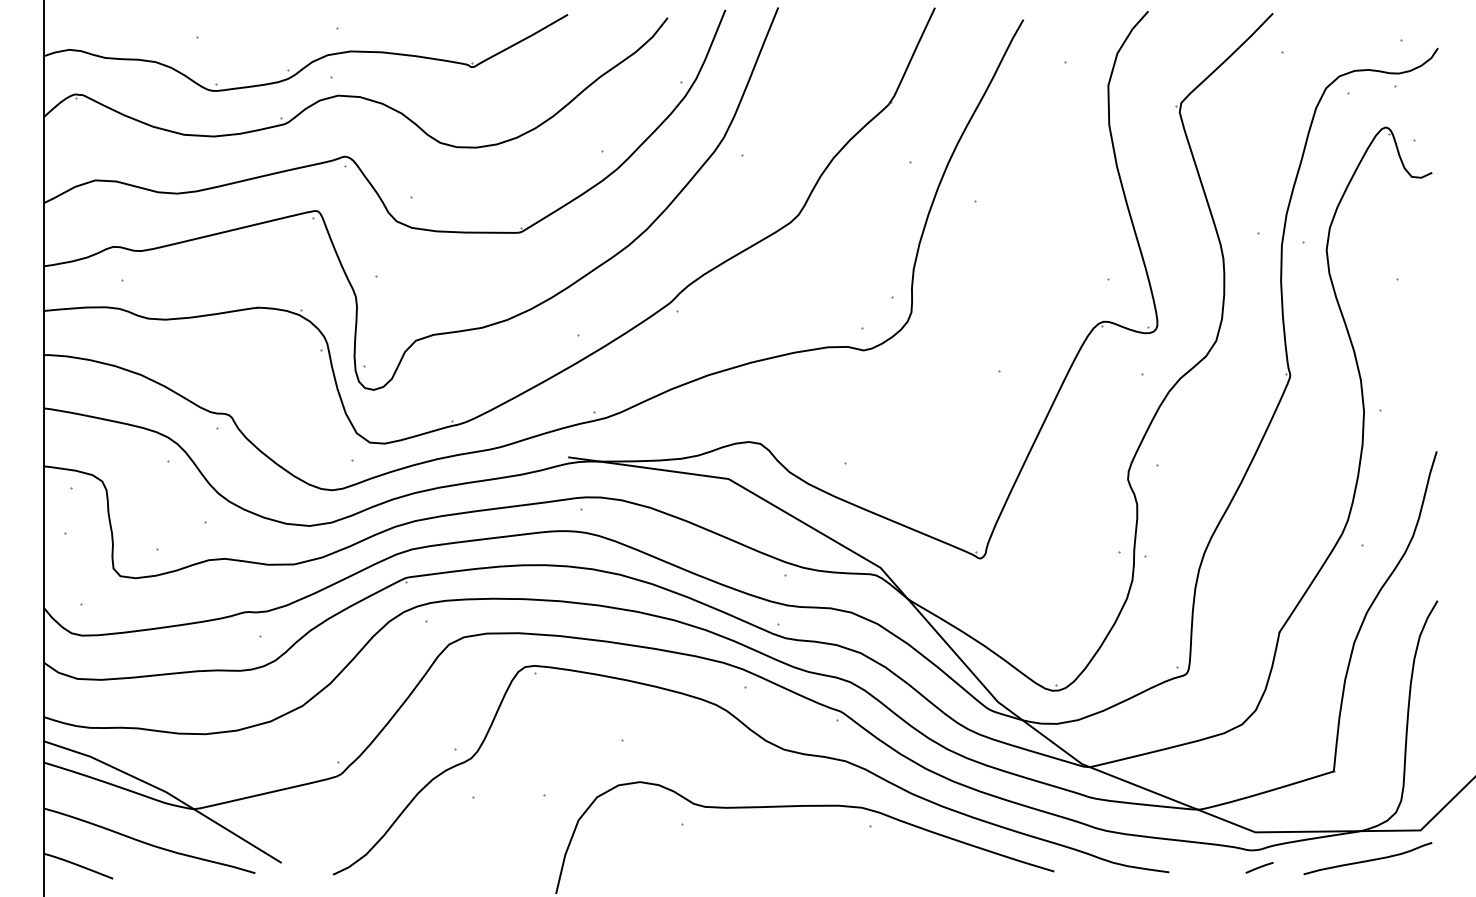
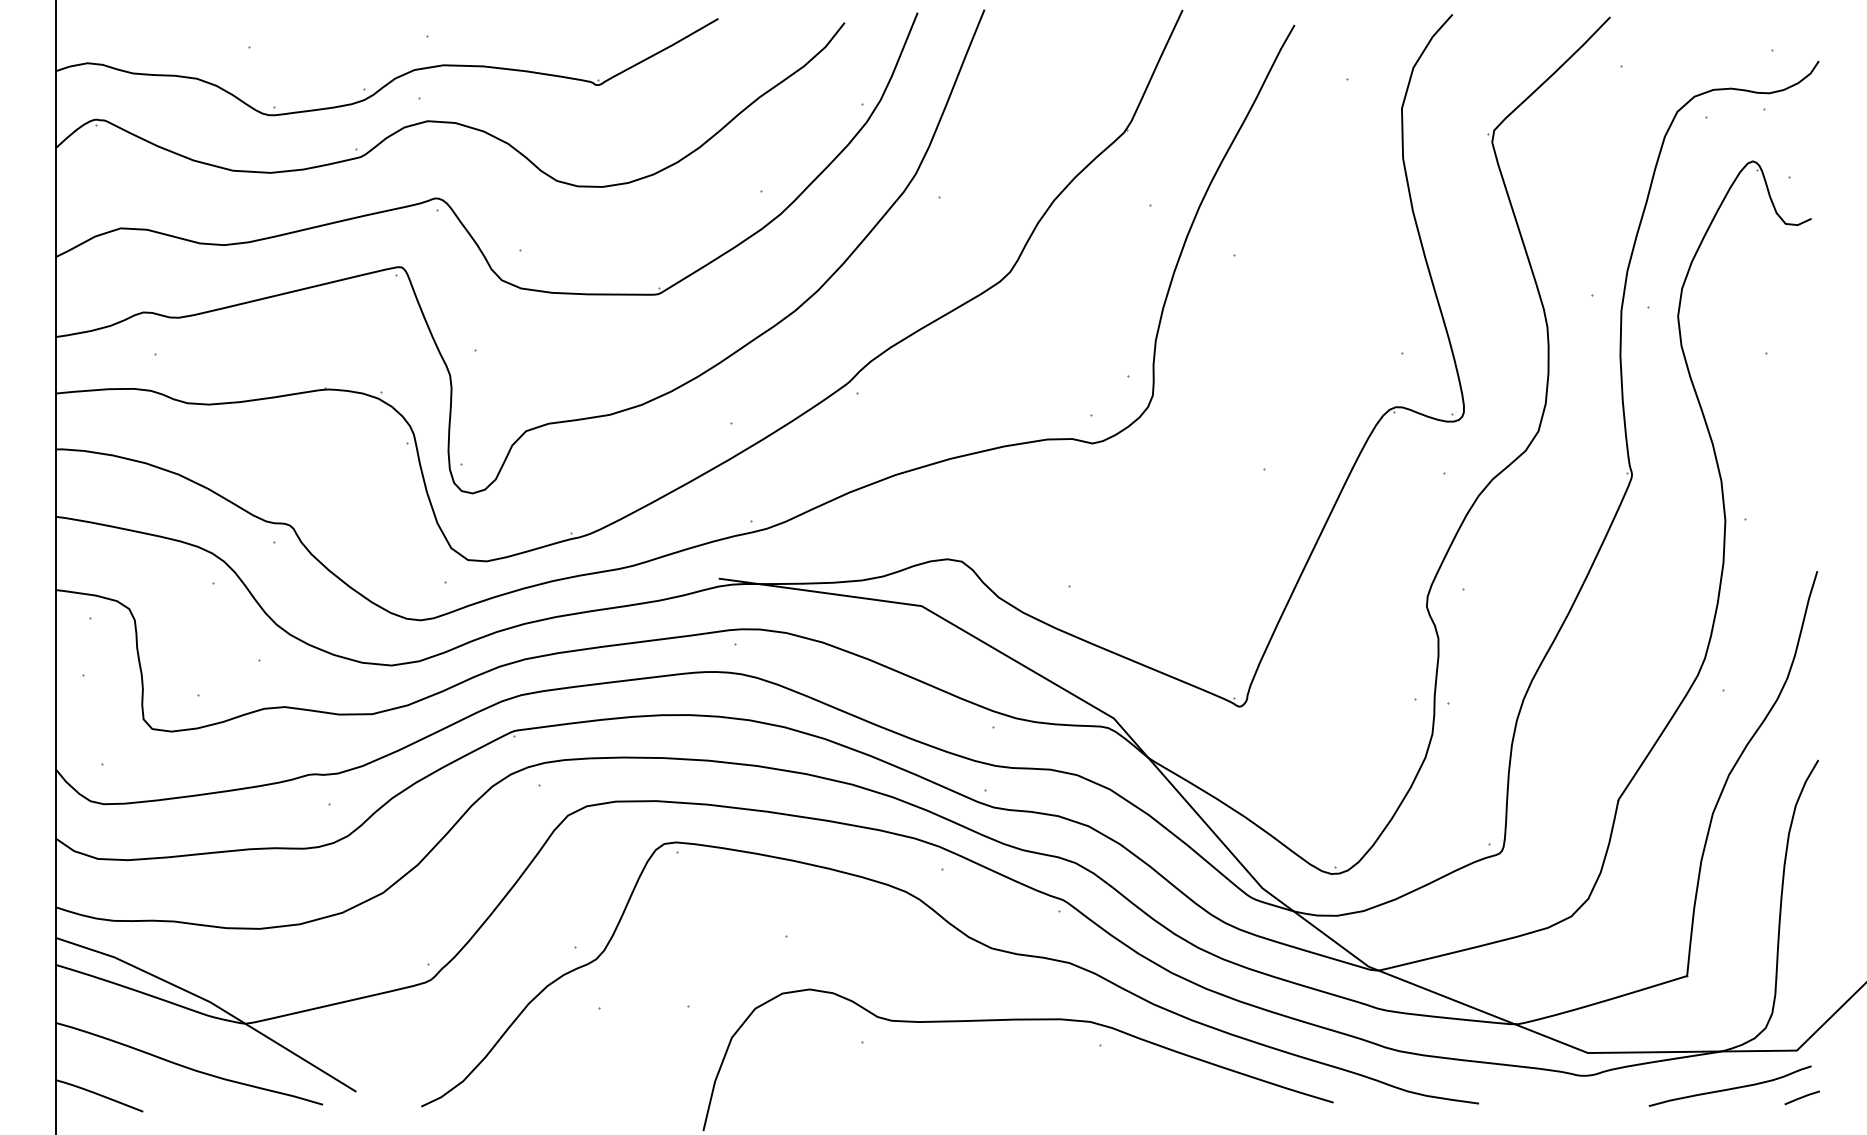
line: (1259, 867) -> (1801, 1097), moved

